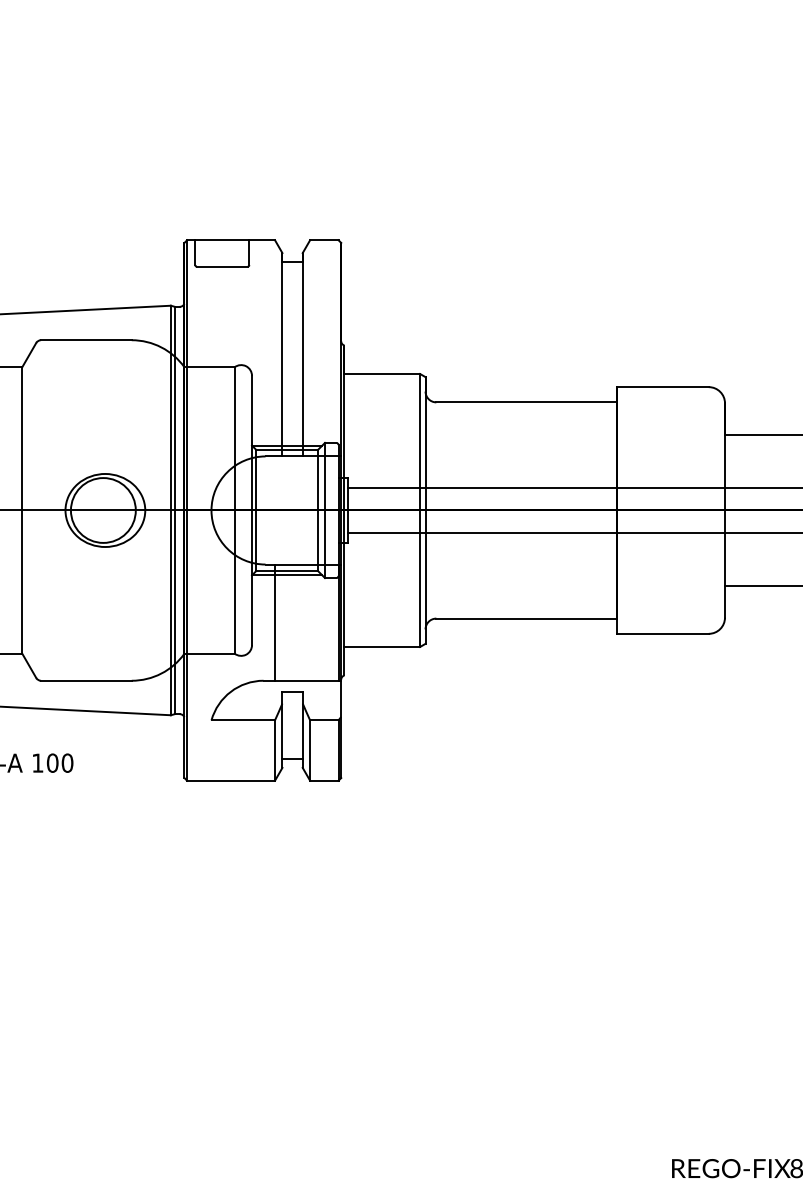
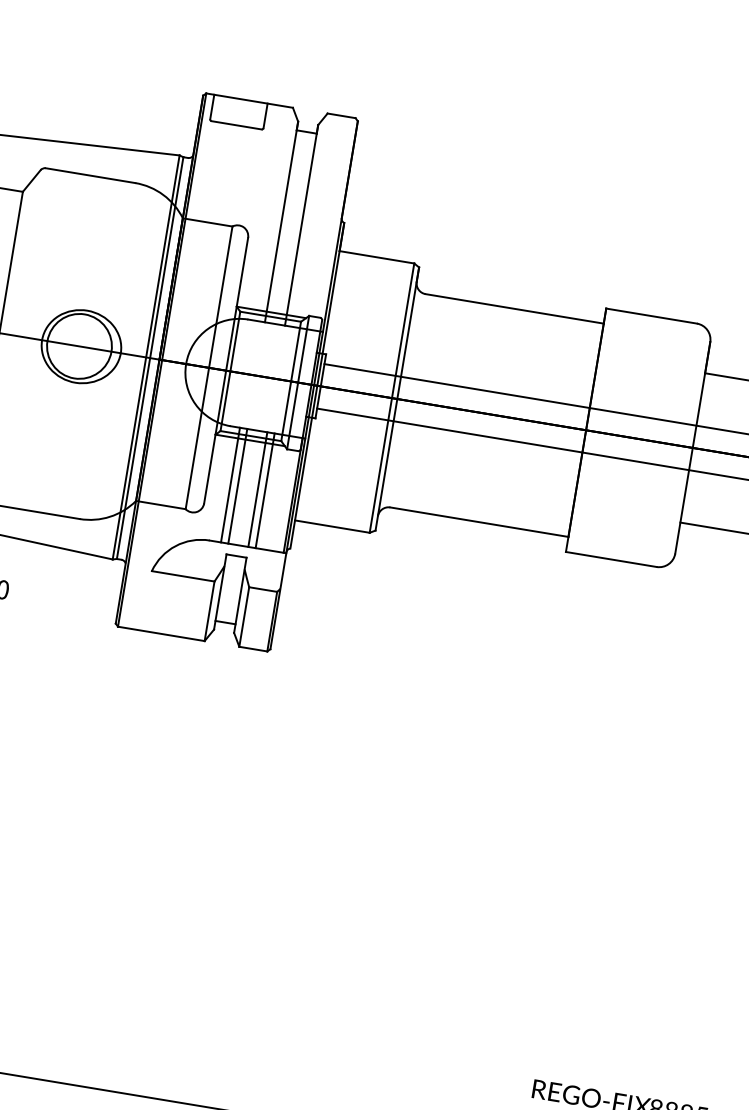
line: (282, 622) -> (237, 486), added
line: (302, 622) -> (257, 489), added
line: (310, 622) -> (265, 490), added

